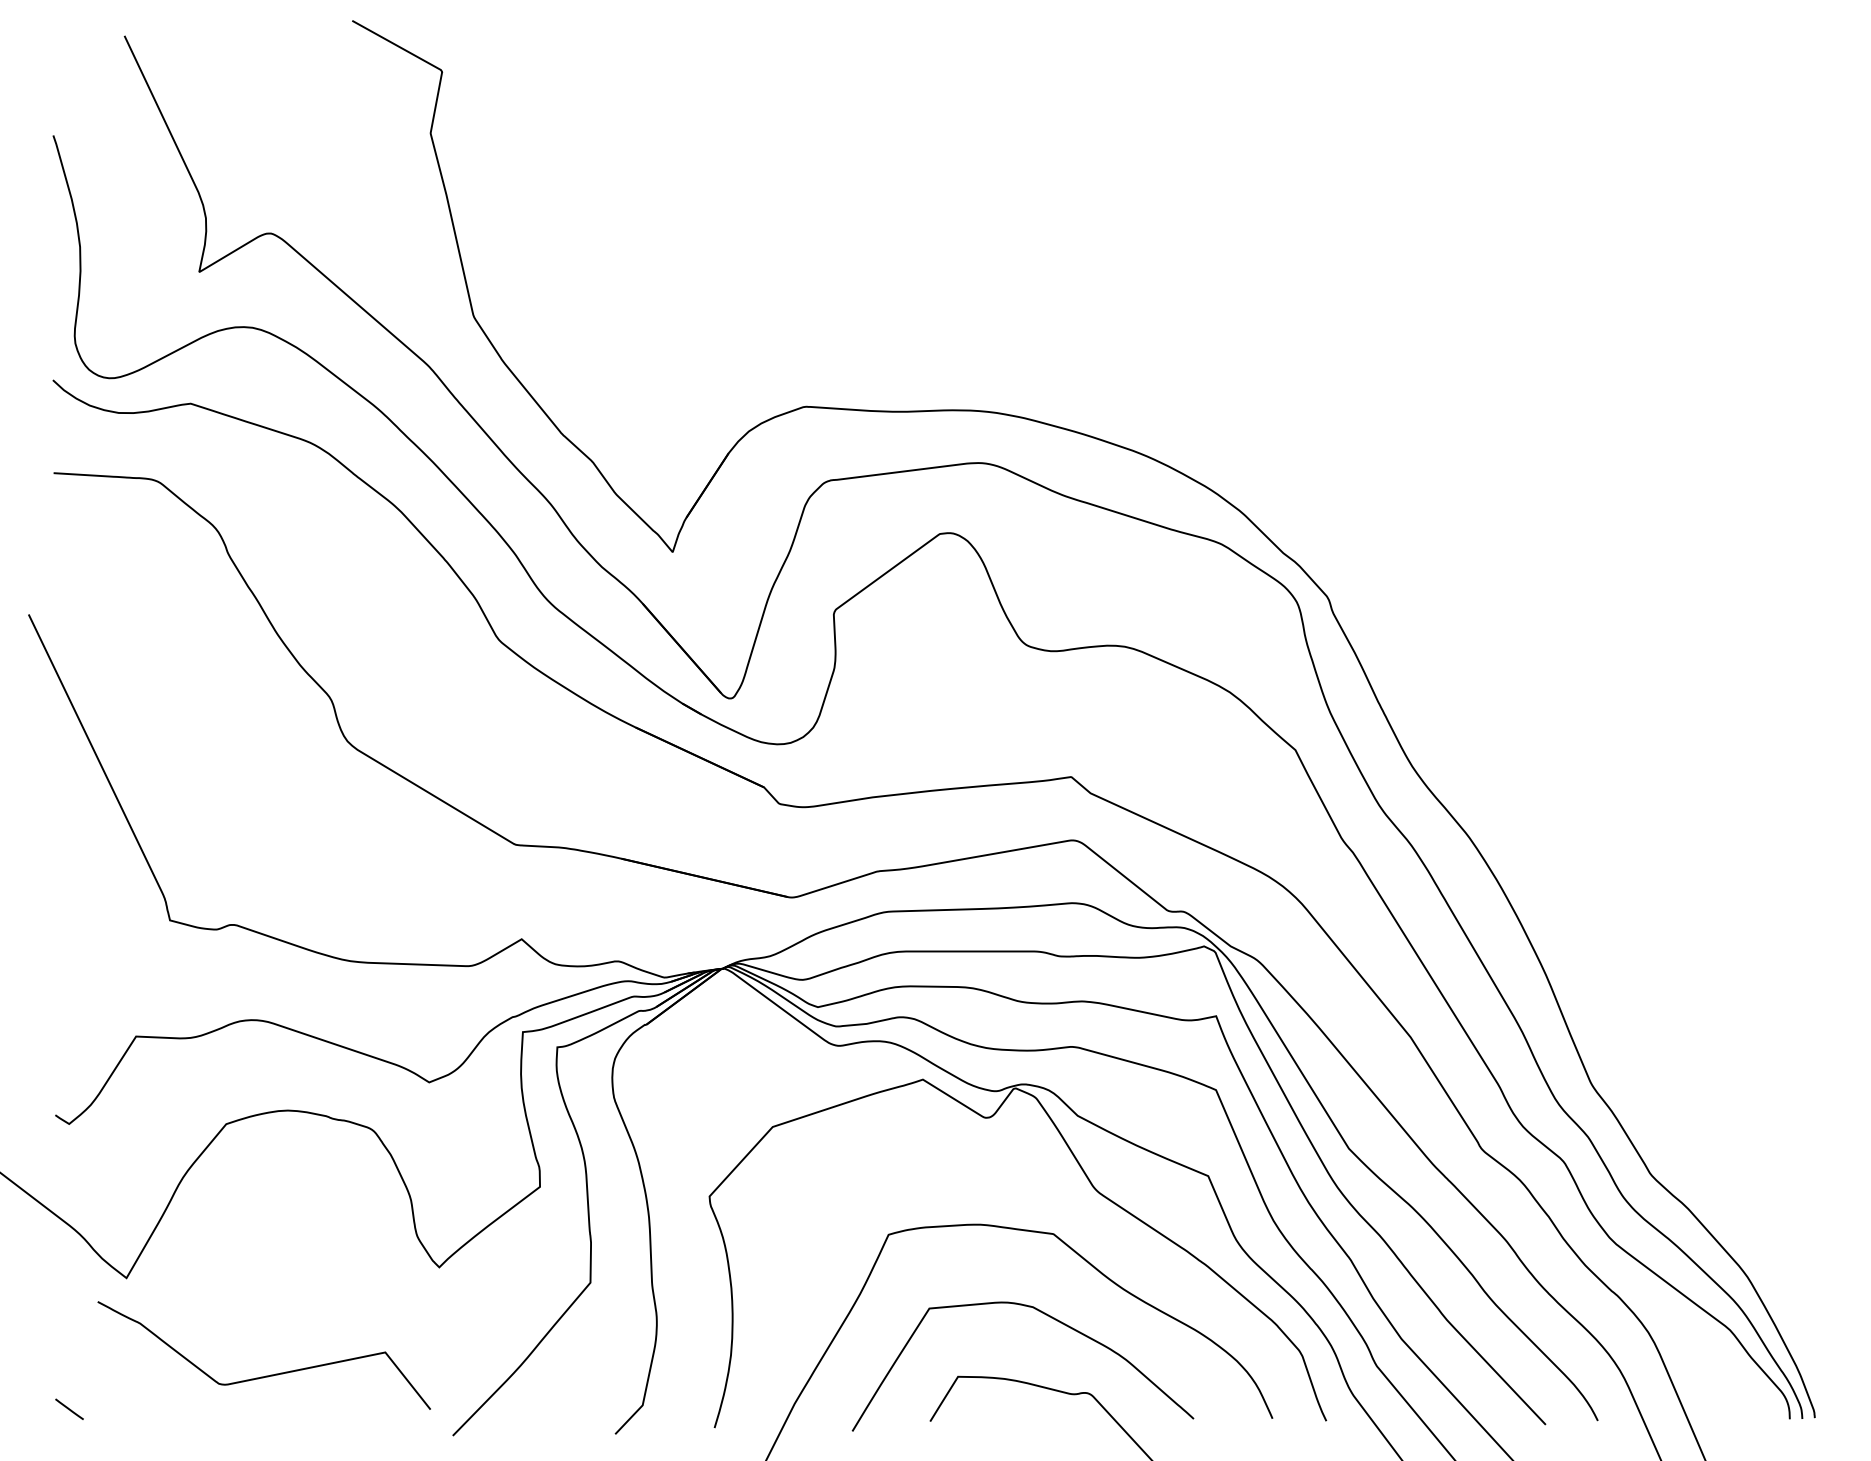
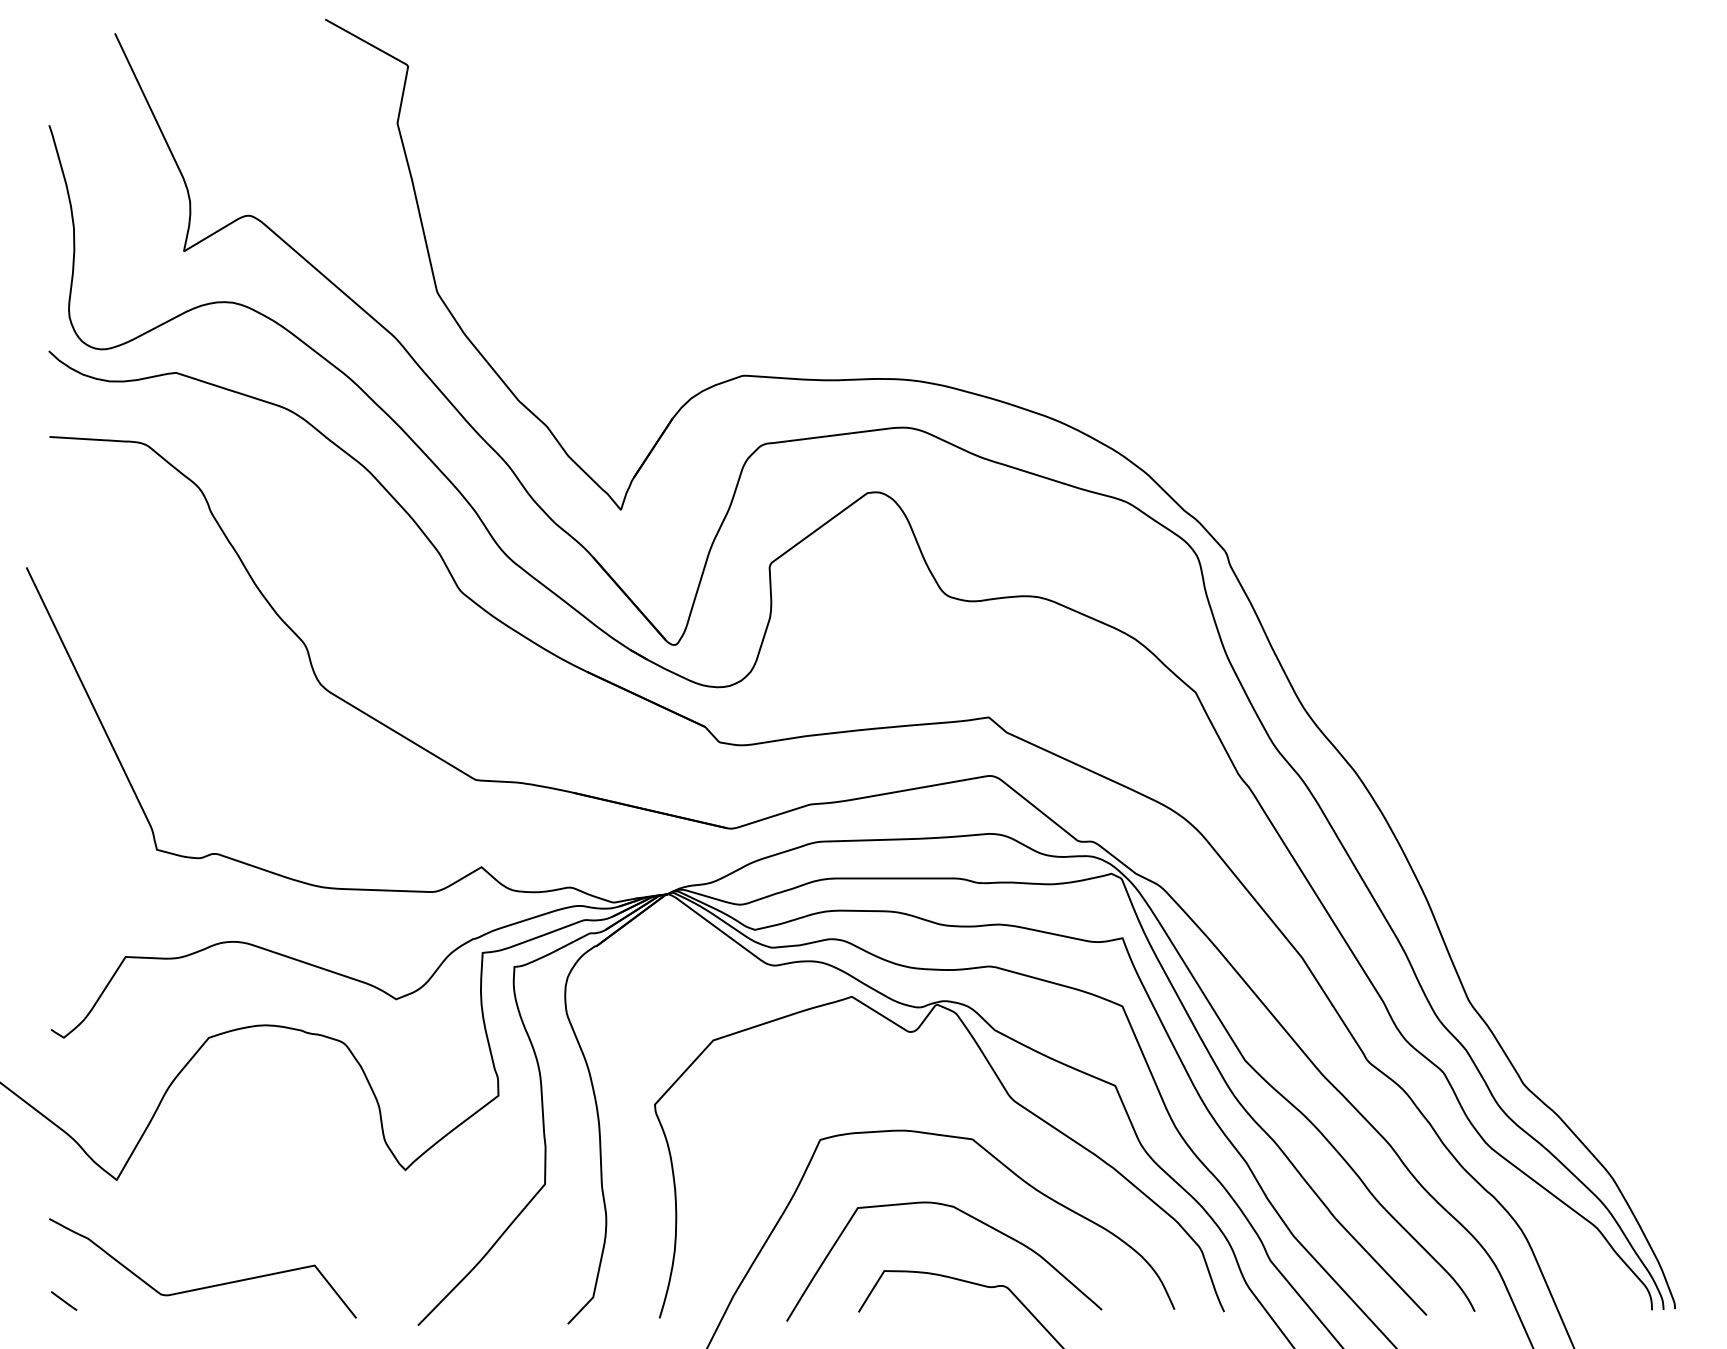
curve: (267, 1375) -> (205, 1286), moved

